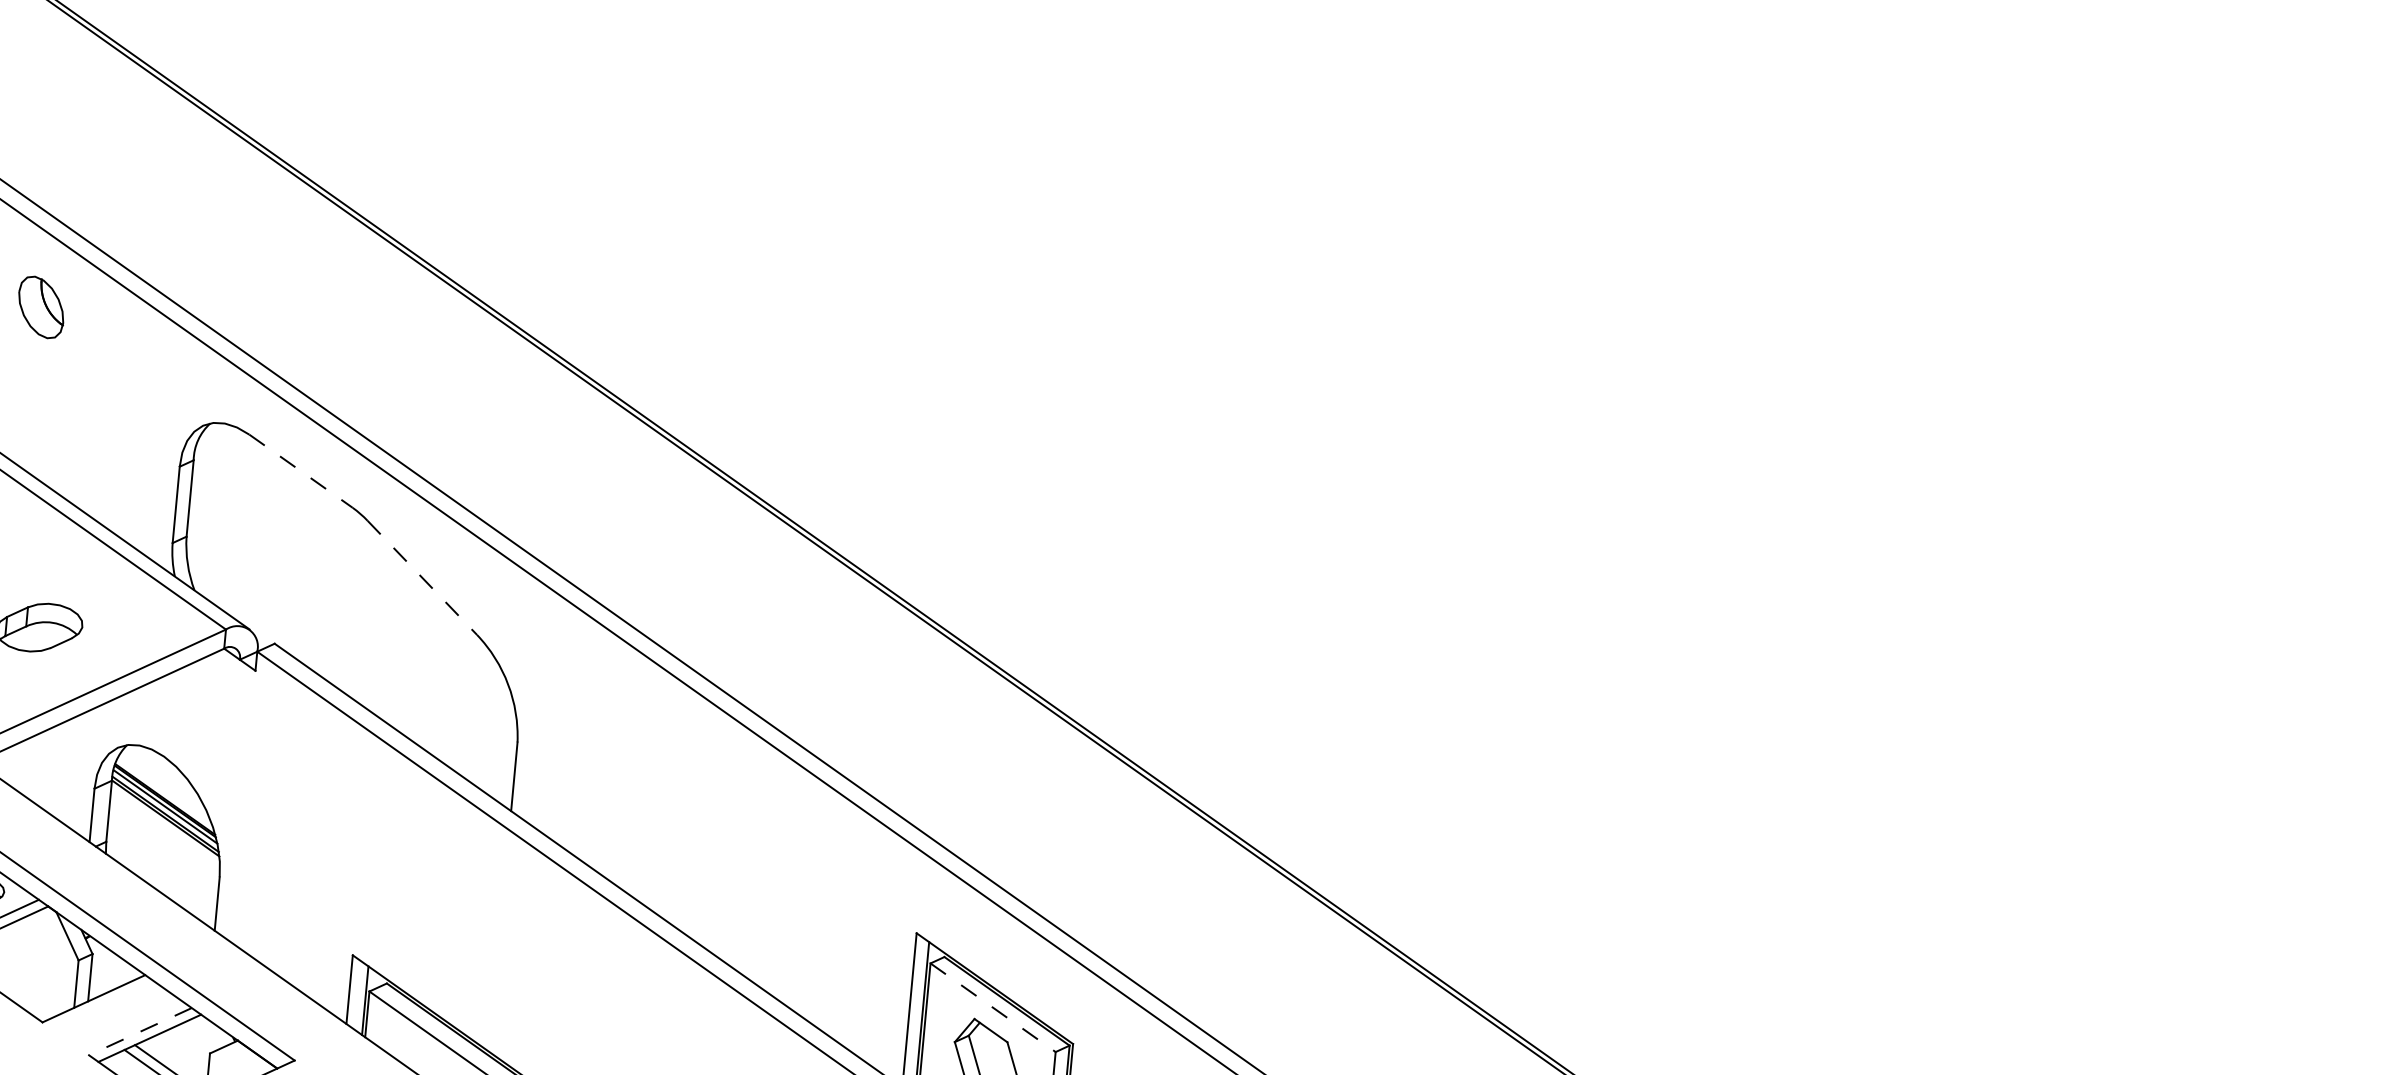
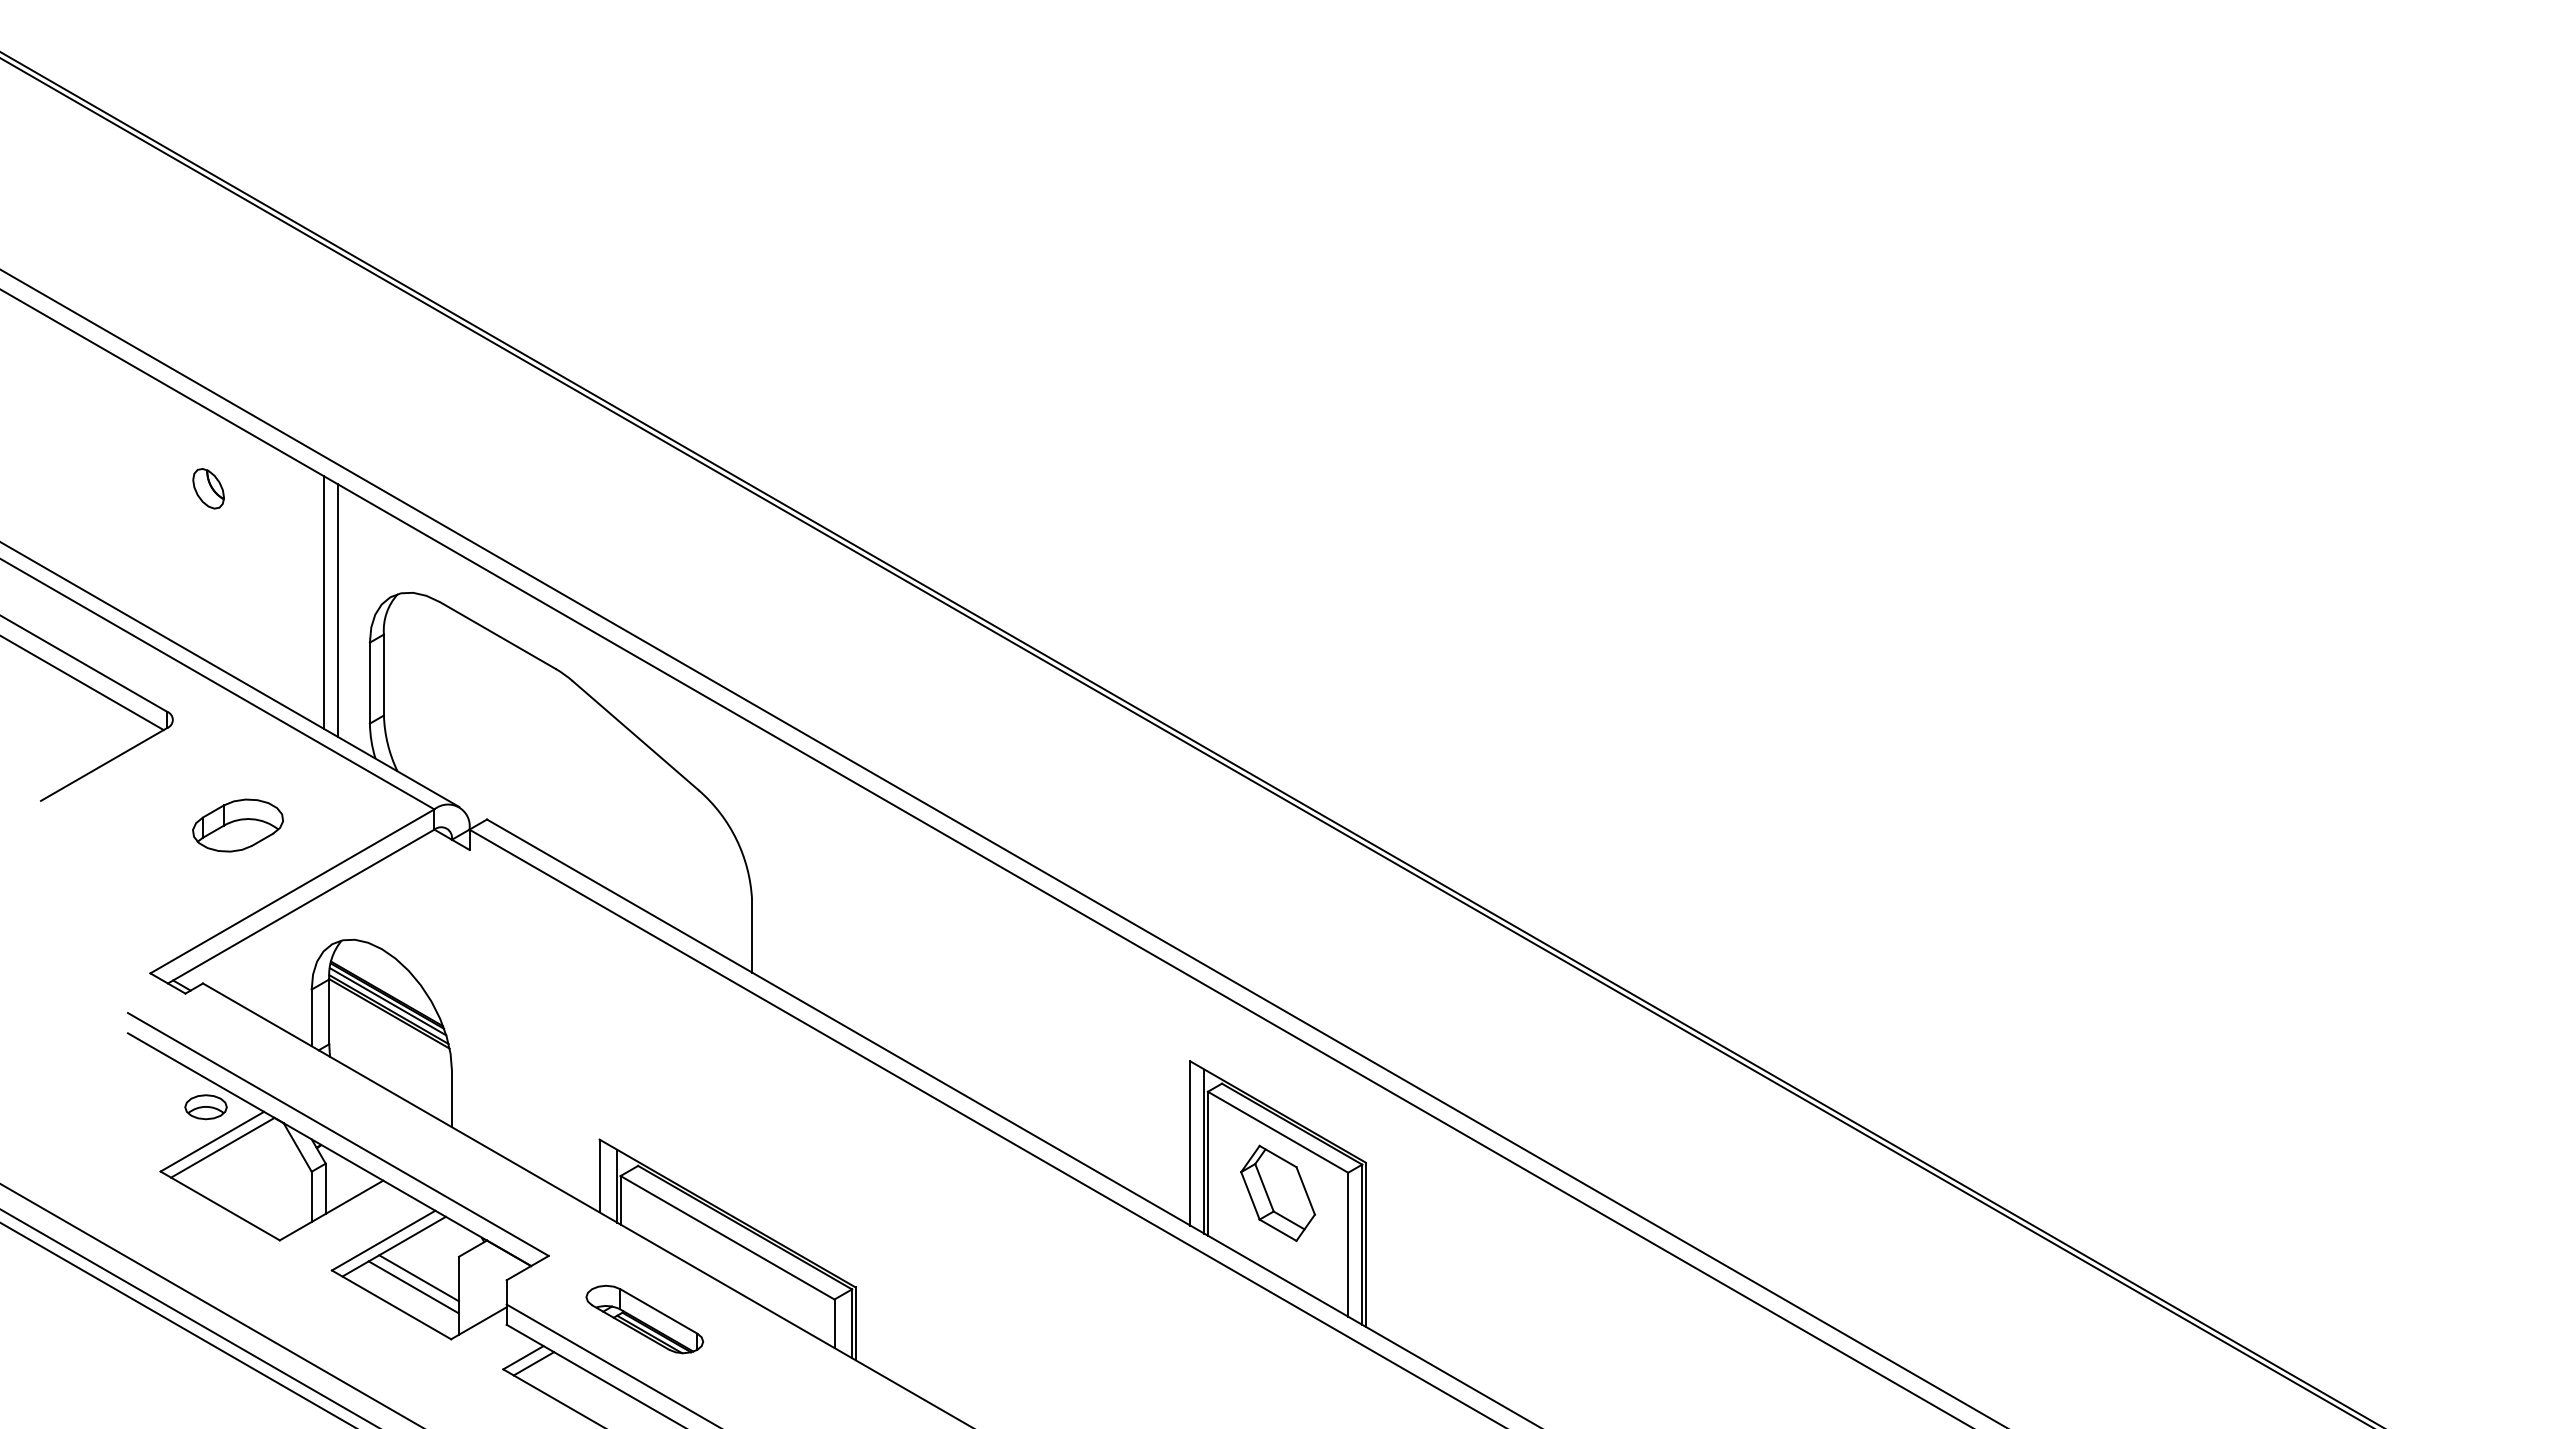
part: (41, 307) -> (208, 488), size x0.62
line: (140, 424) -> (324, 602), added
line: (152, 433) -> (338, 610), added
line: (300, 471) -> (497, 635), dashed -> solid
line: (422, 578) -> (636, 736), dashed -> solid
line: (993, 1008) -> (1278, 1132), dashed -> solid
line: (140, 1031) -> (383, 1240), dashed -> solid

